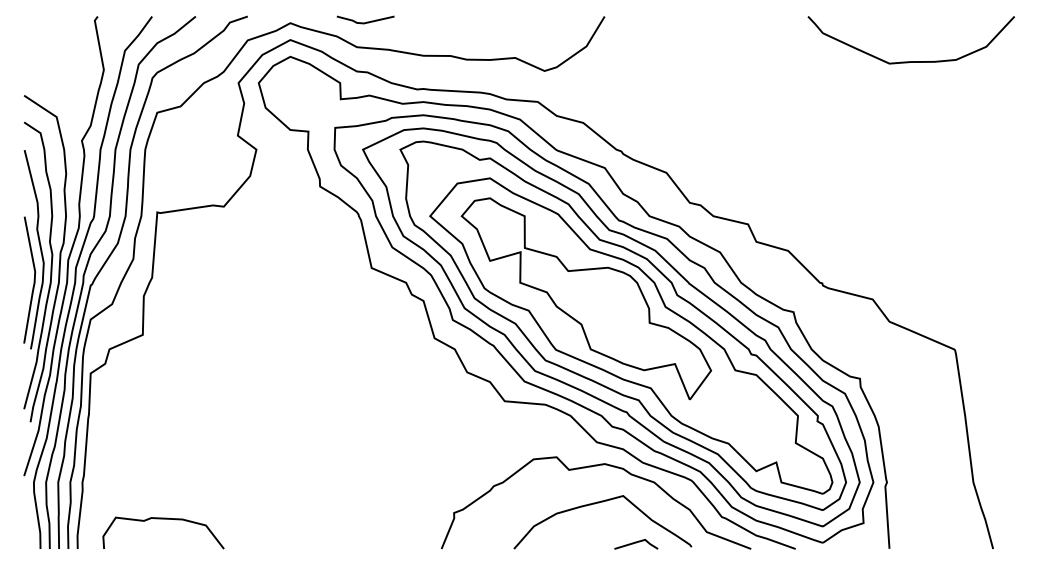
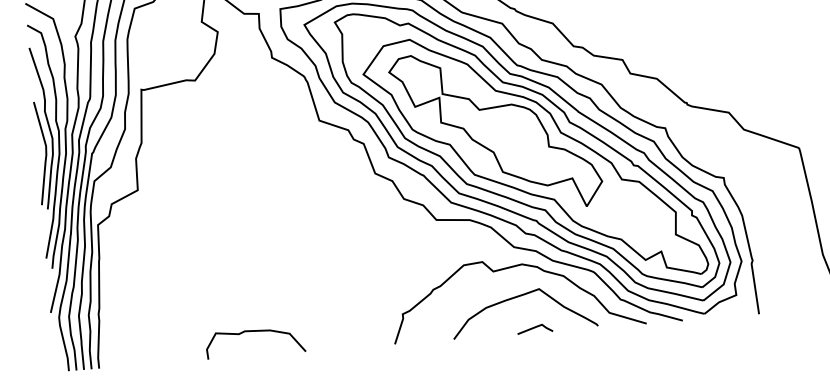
curve: (163, 519) -> (254, 331), moved
line: (636, 543) -> (535, 328), moved

